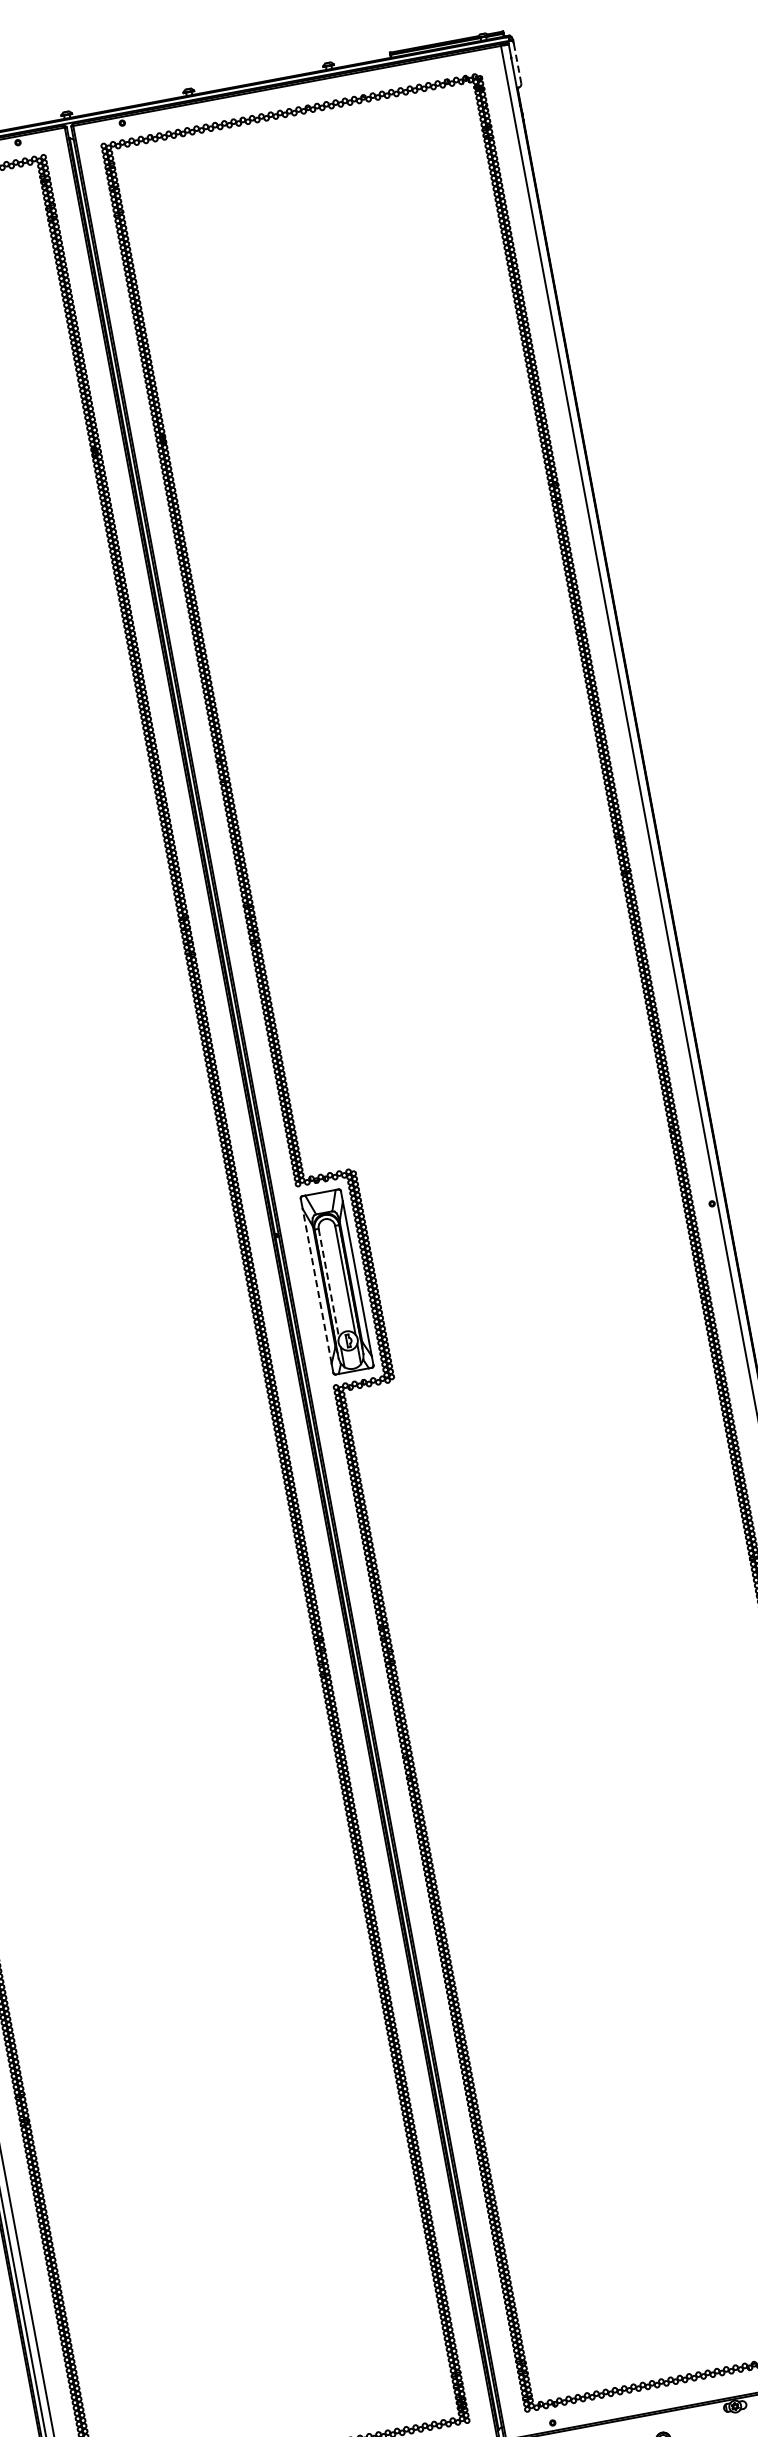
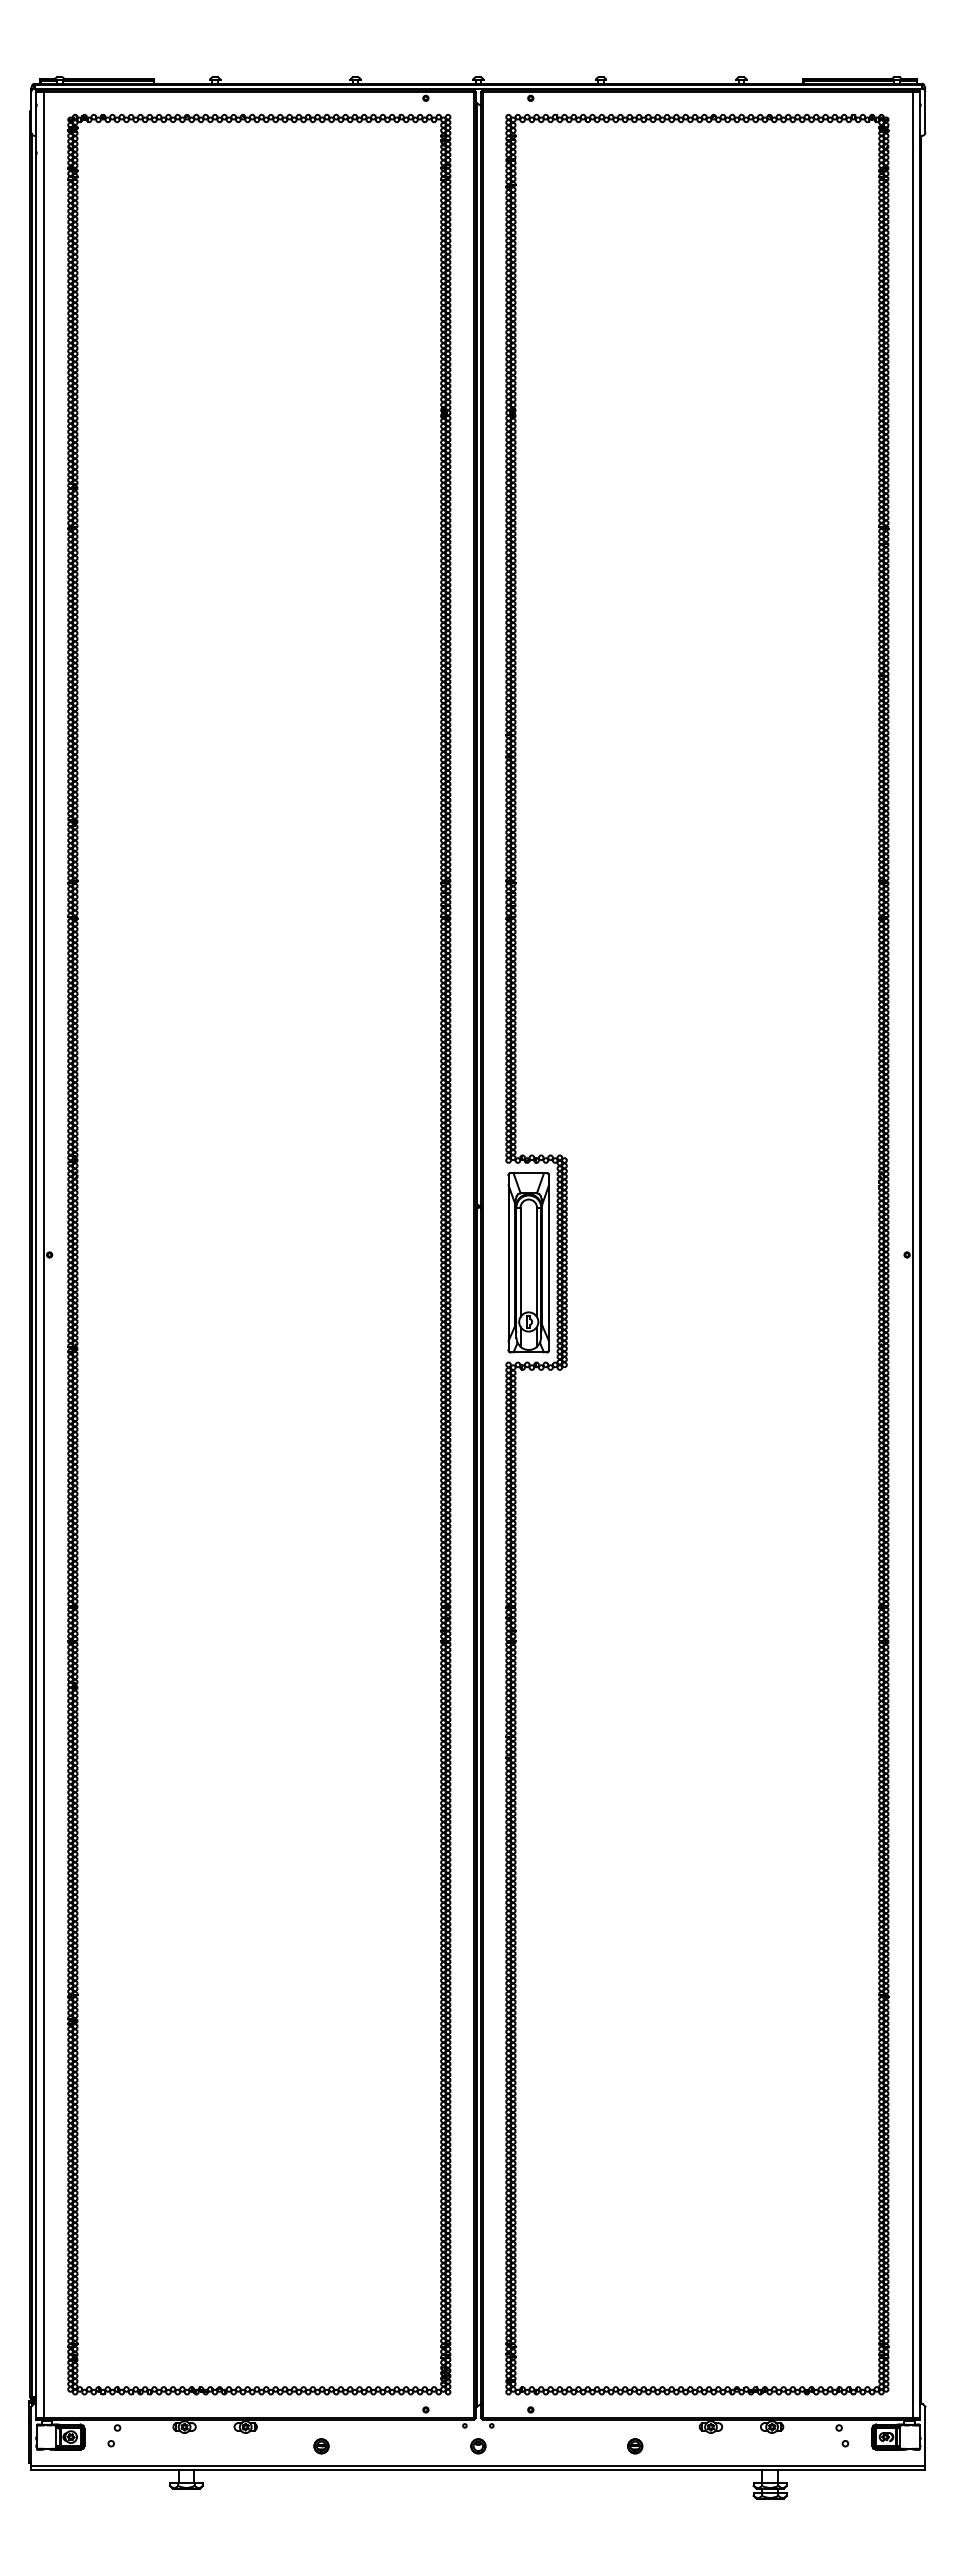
line: (517, 62) -> (925, 111), dashed -> solid
line: (328, 1283) -> (520, 1262), dashed -> solid
line: (317, 1286) -> (508, 1263), dashed -> solid

